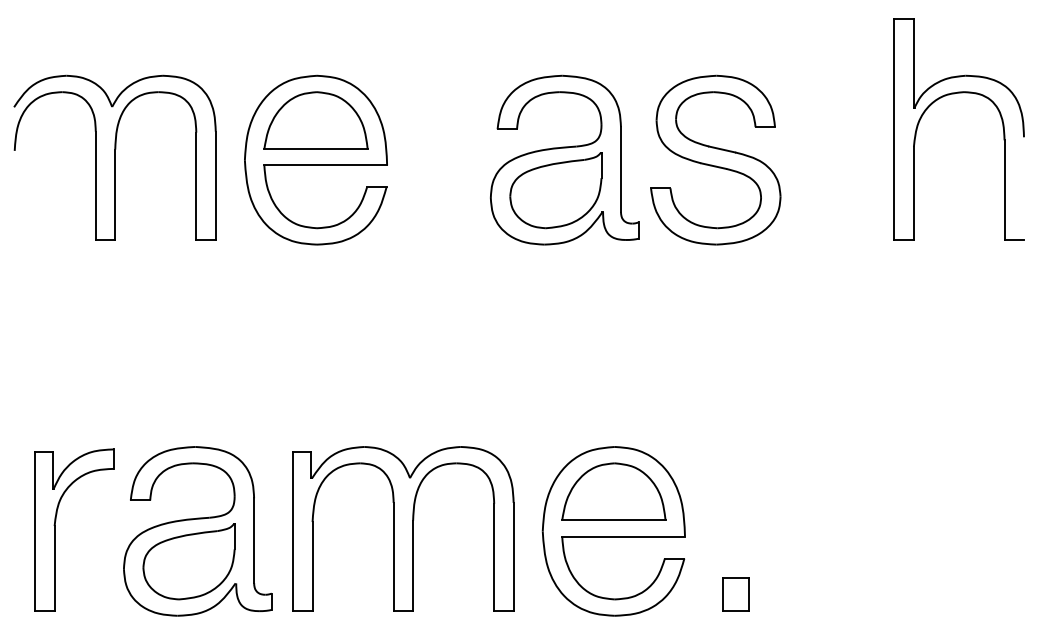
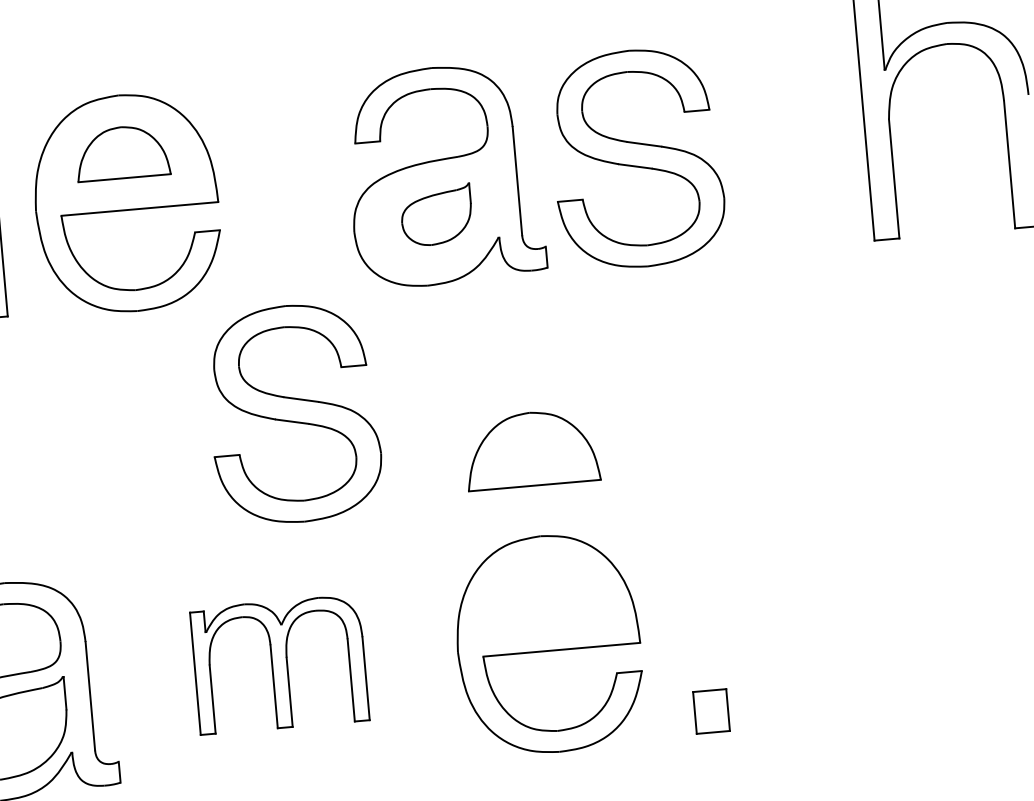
part: (315, 120) -> (121, 152), size x0.7
part: (555, 190) -> (436, 215), size x0.6
part: (431, 334) -> (293, 413), added
part: (613, 491) -> (531, 448), moved
part: (403, 528) -> (279, 663), size x0.6

